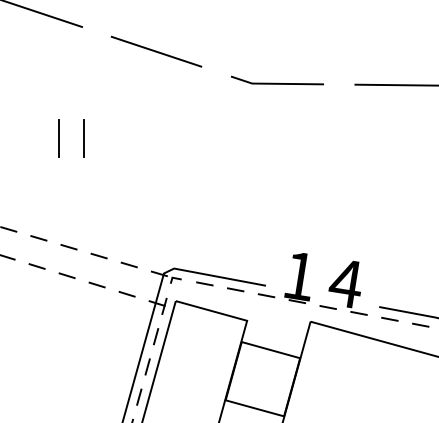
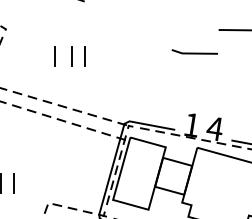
line: (155, 51) -> (120, 13), removed
line: (276, 81) -> (194, 52), moved
line: (23, 138) -> (54, 56), added

